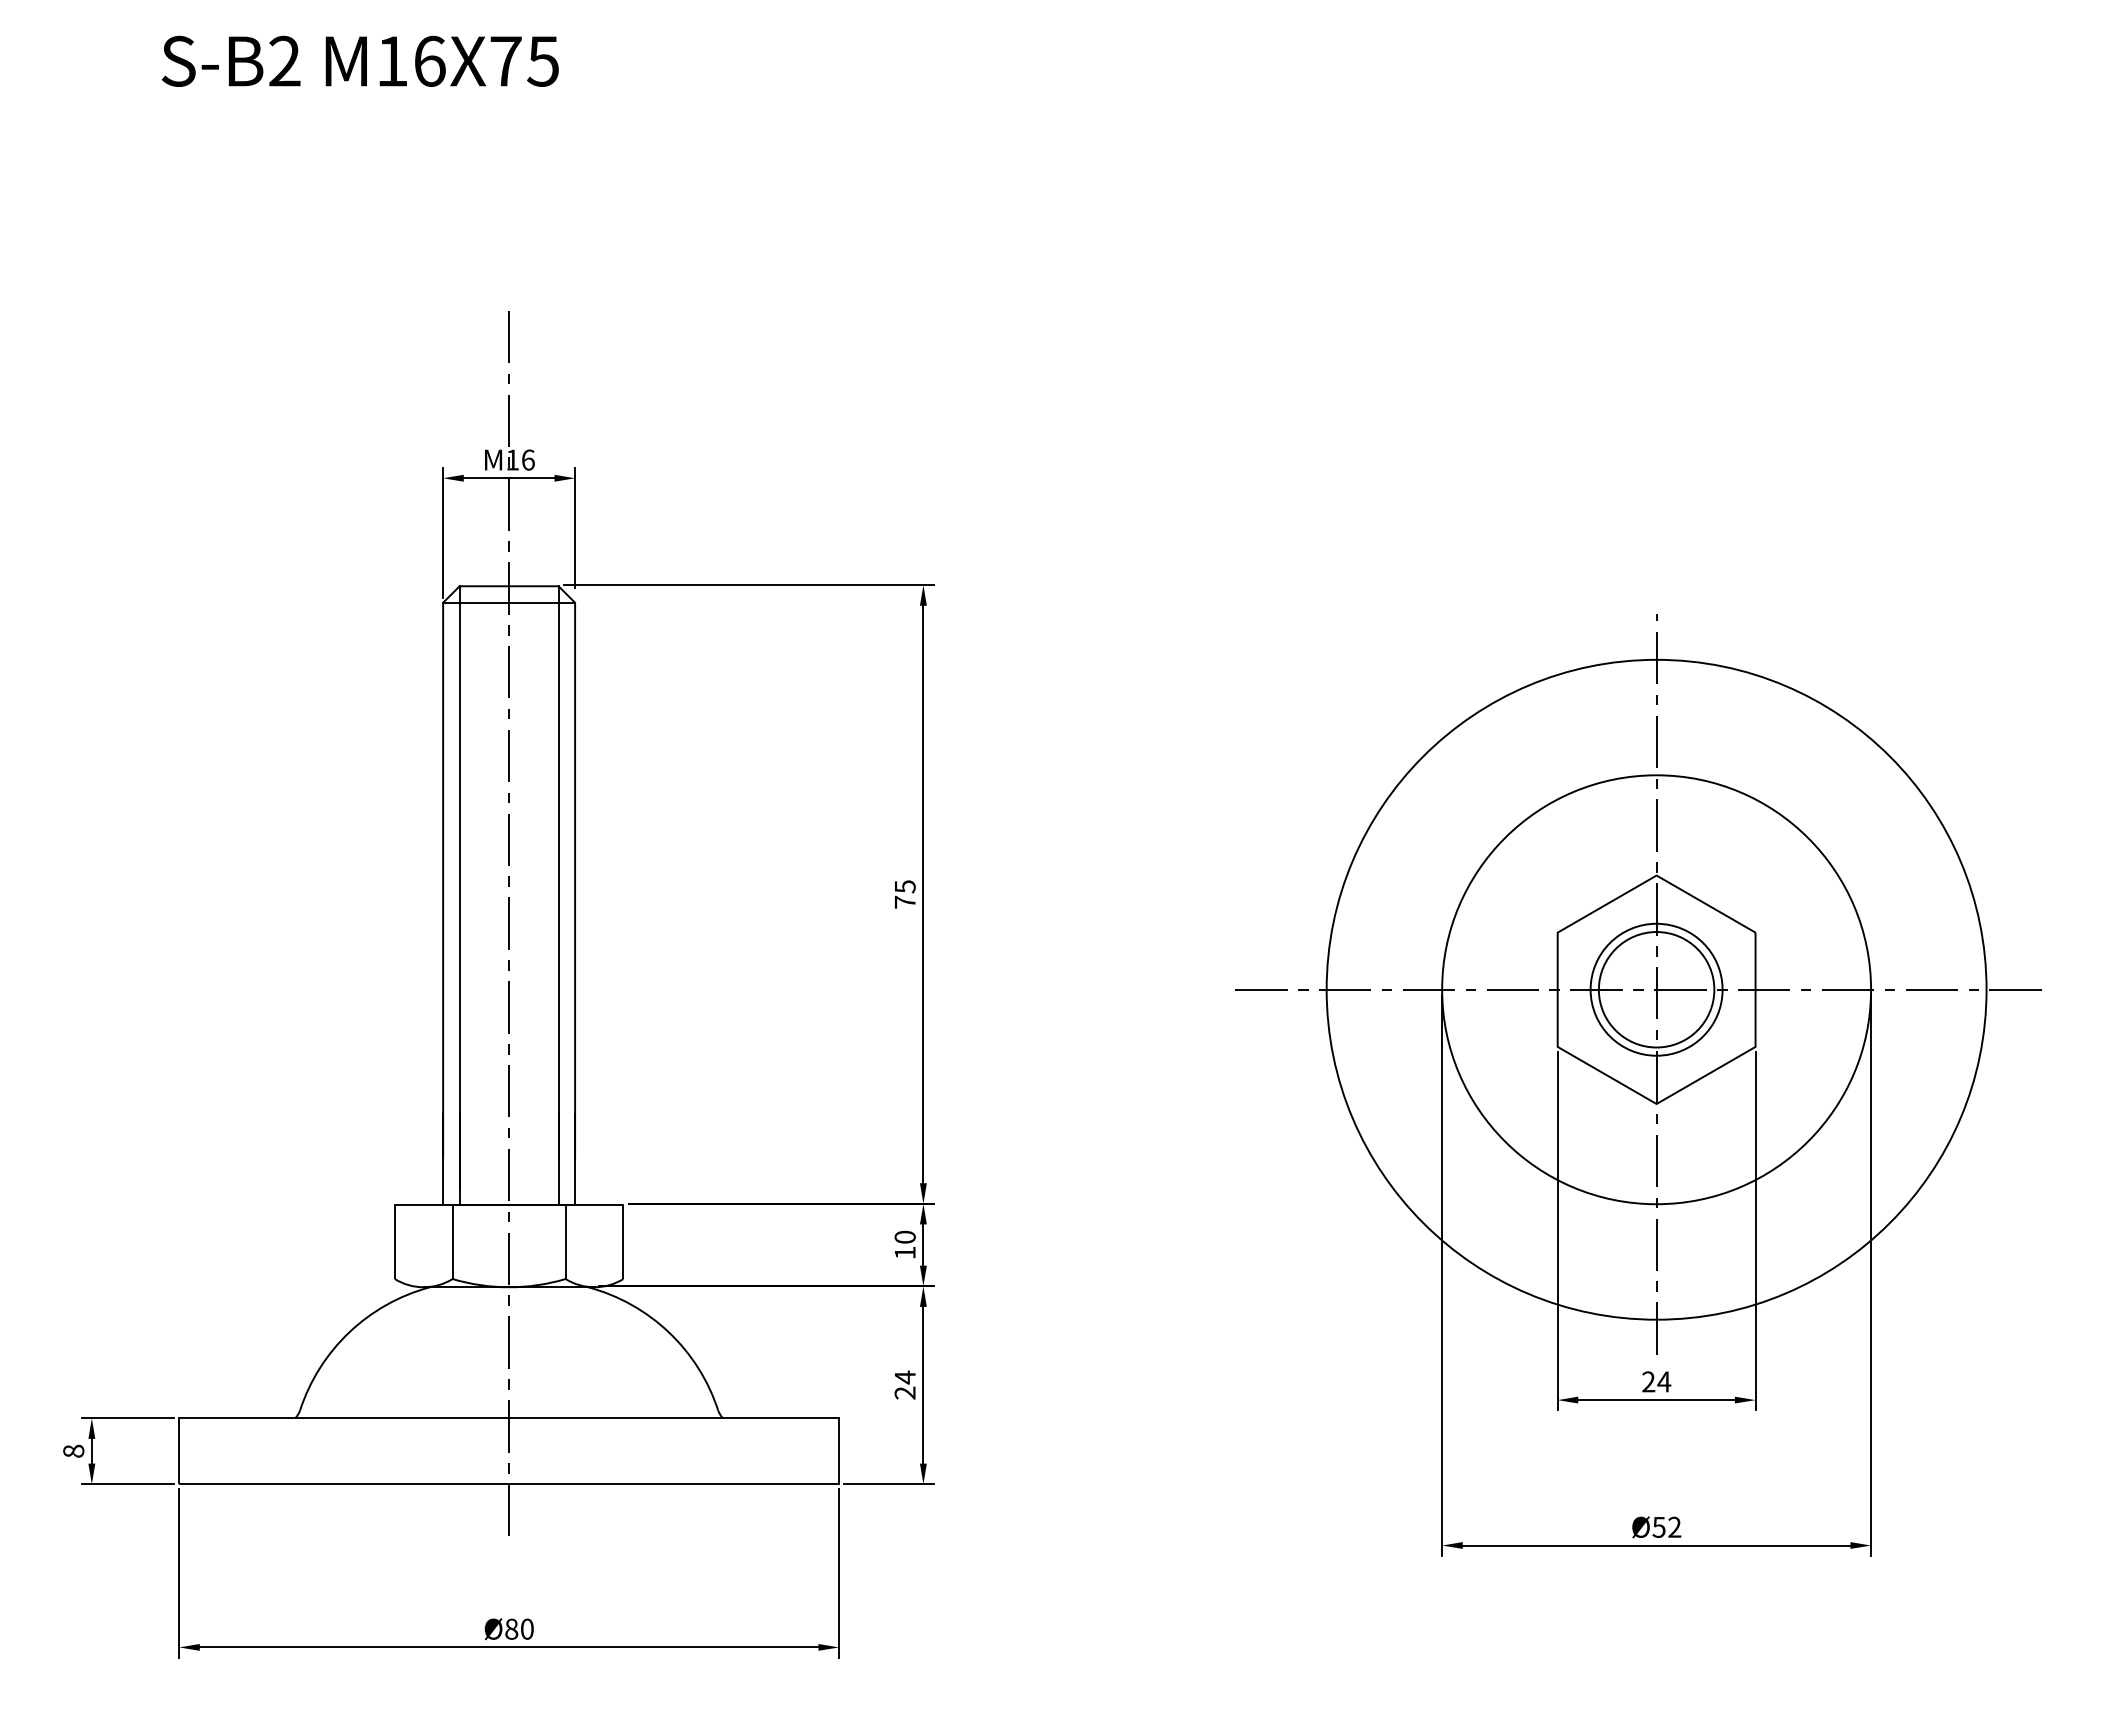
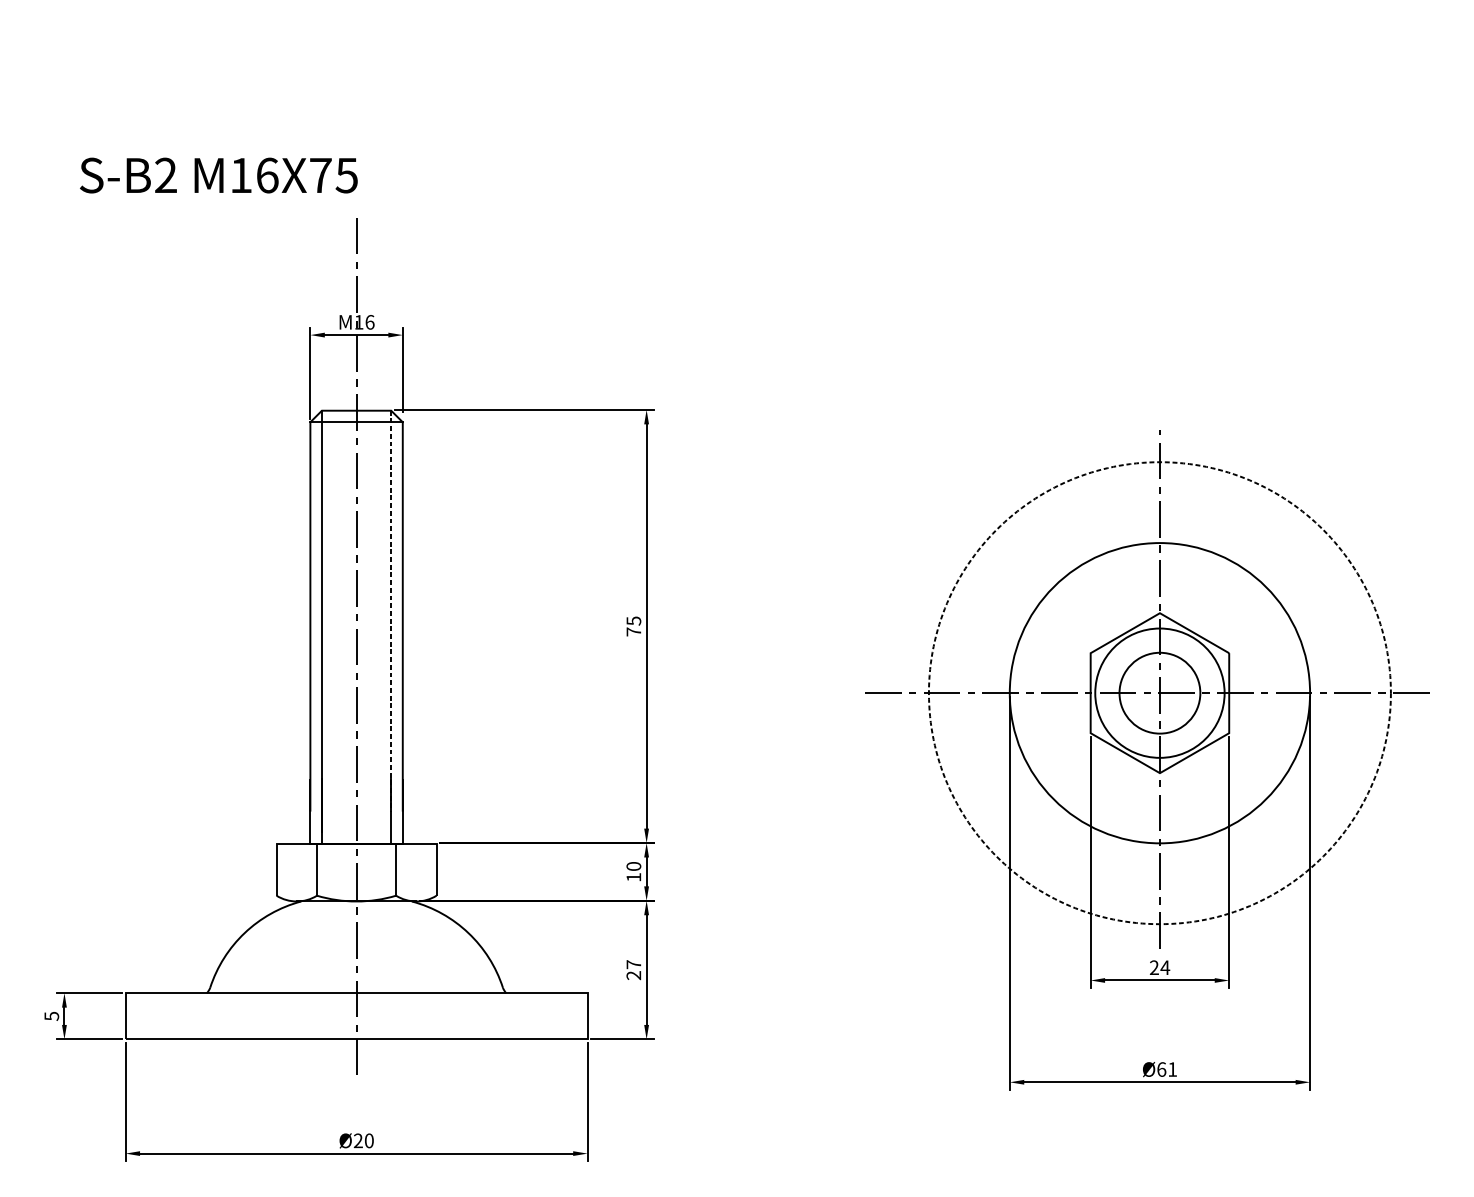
text: (359, 60) -> (218, 174), moved
line: (558, 873) -> (391, 611), solid -> dashed
circle: (1656, 989) -> (1159, 693), size x1.4
circle: (1656, 989) -> (1159, 693), solid -> dashed
text: (905, 1377) -> (634, 964), 24 -> 27
text: (73, 1451) -> (51, 1016), 8 -> 5
text: (1666, 1526) -> (1166, 1068), Ø52 -> Ø61
text: (511, 1628) -> (358, 1140), Ø80 -> Ø20

